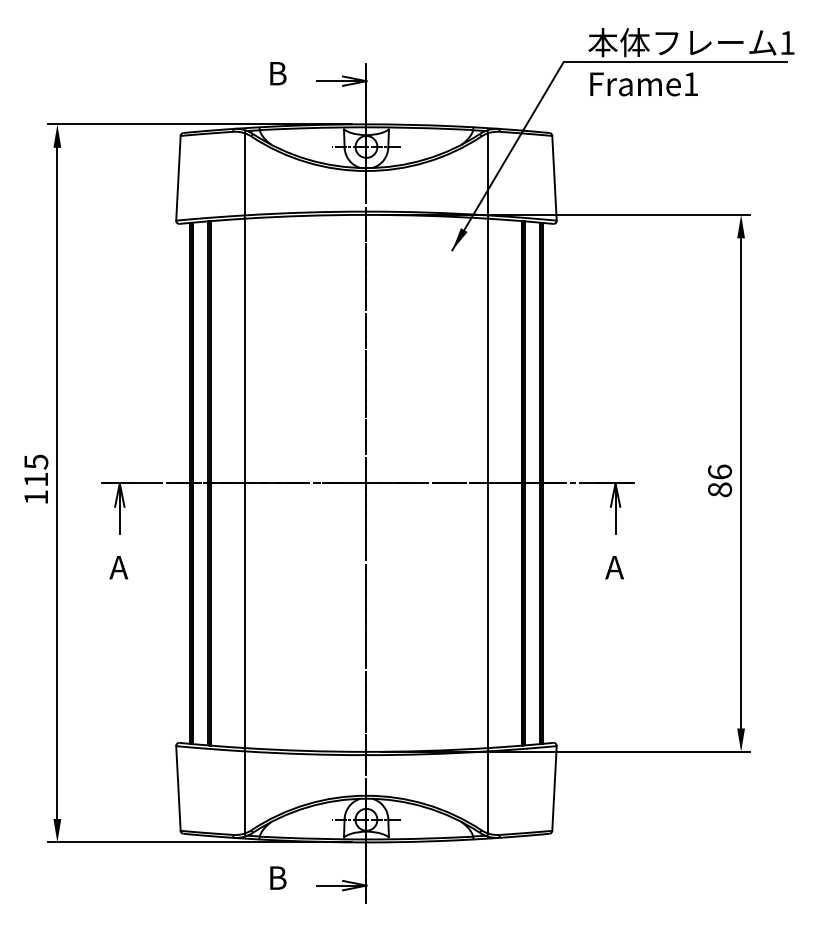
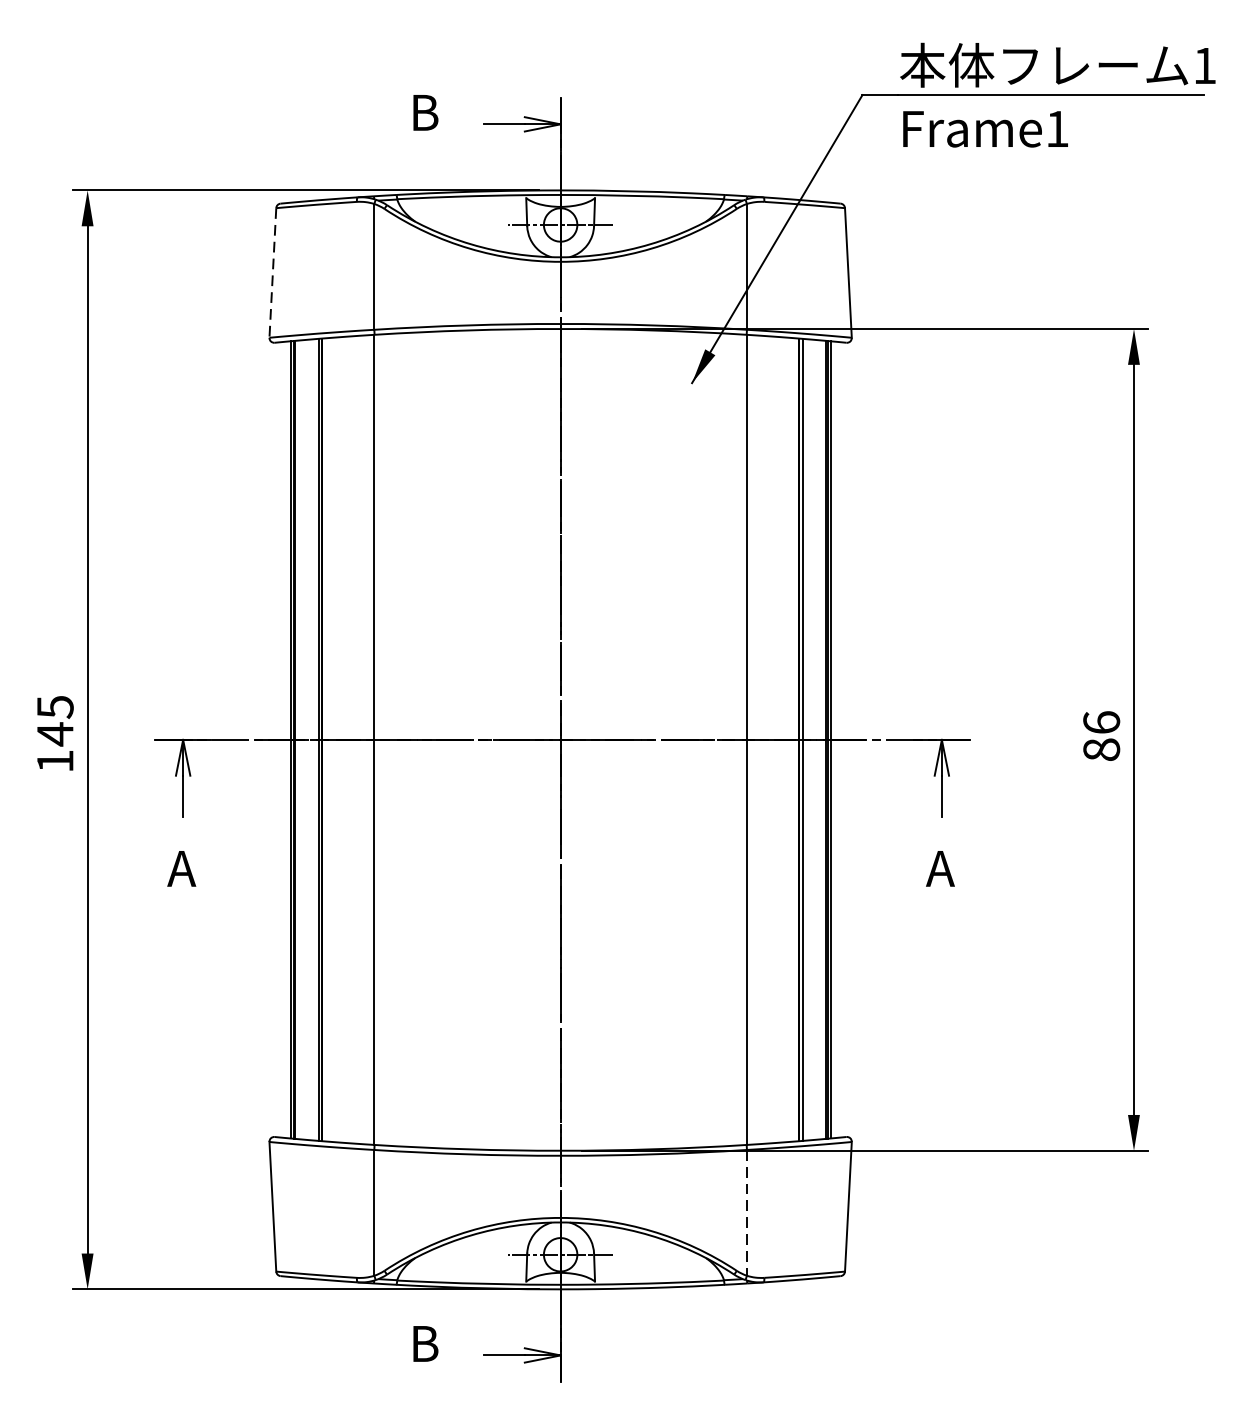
line: (178, 178) -> (272, 273), solid -> dashed
text: (35, 479) -> (54, 733), 115 -> 145
line: (488, 792) -> (747, 1212), solid -> dashed

